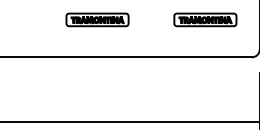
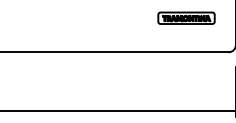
part: (97, 19) -> (88, 17), removed

